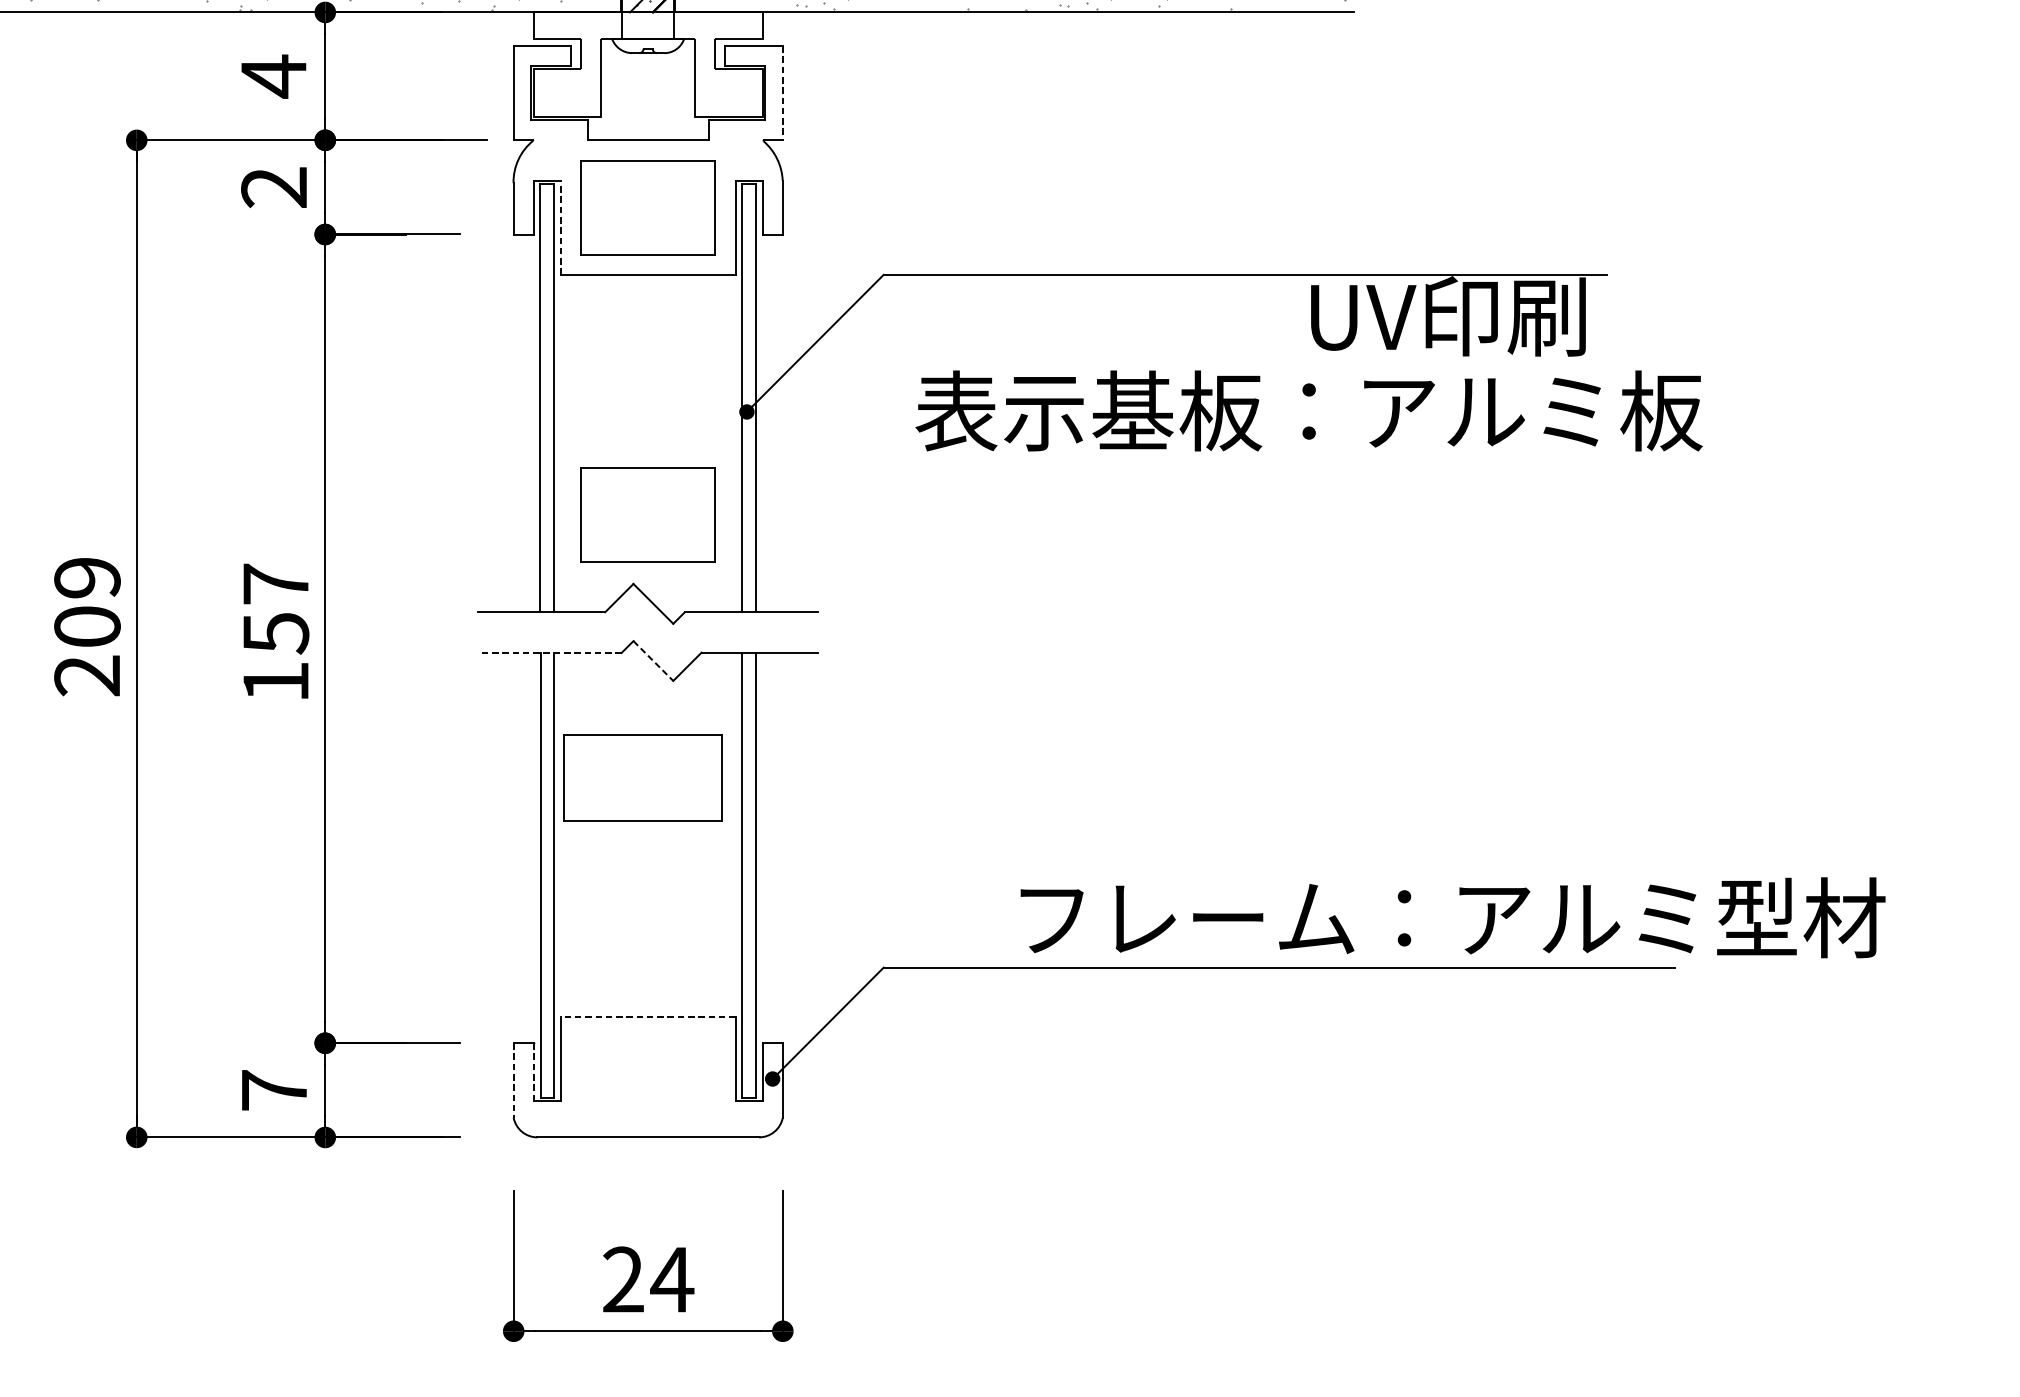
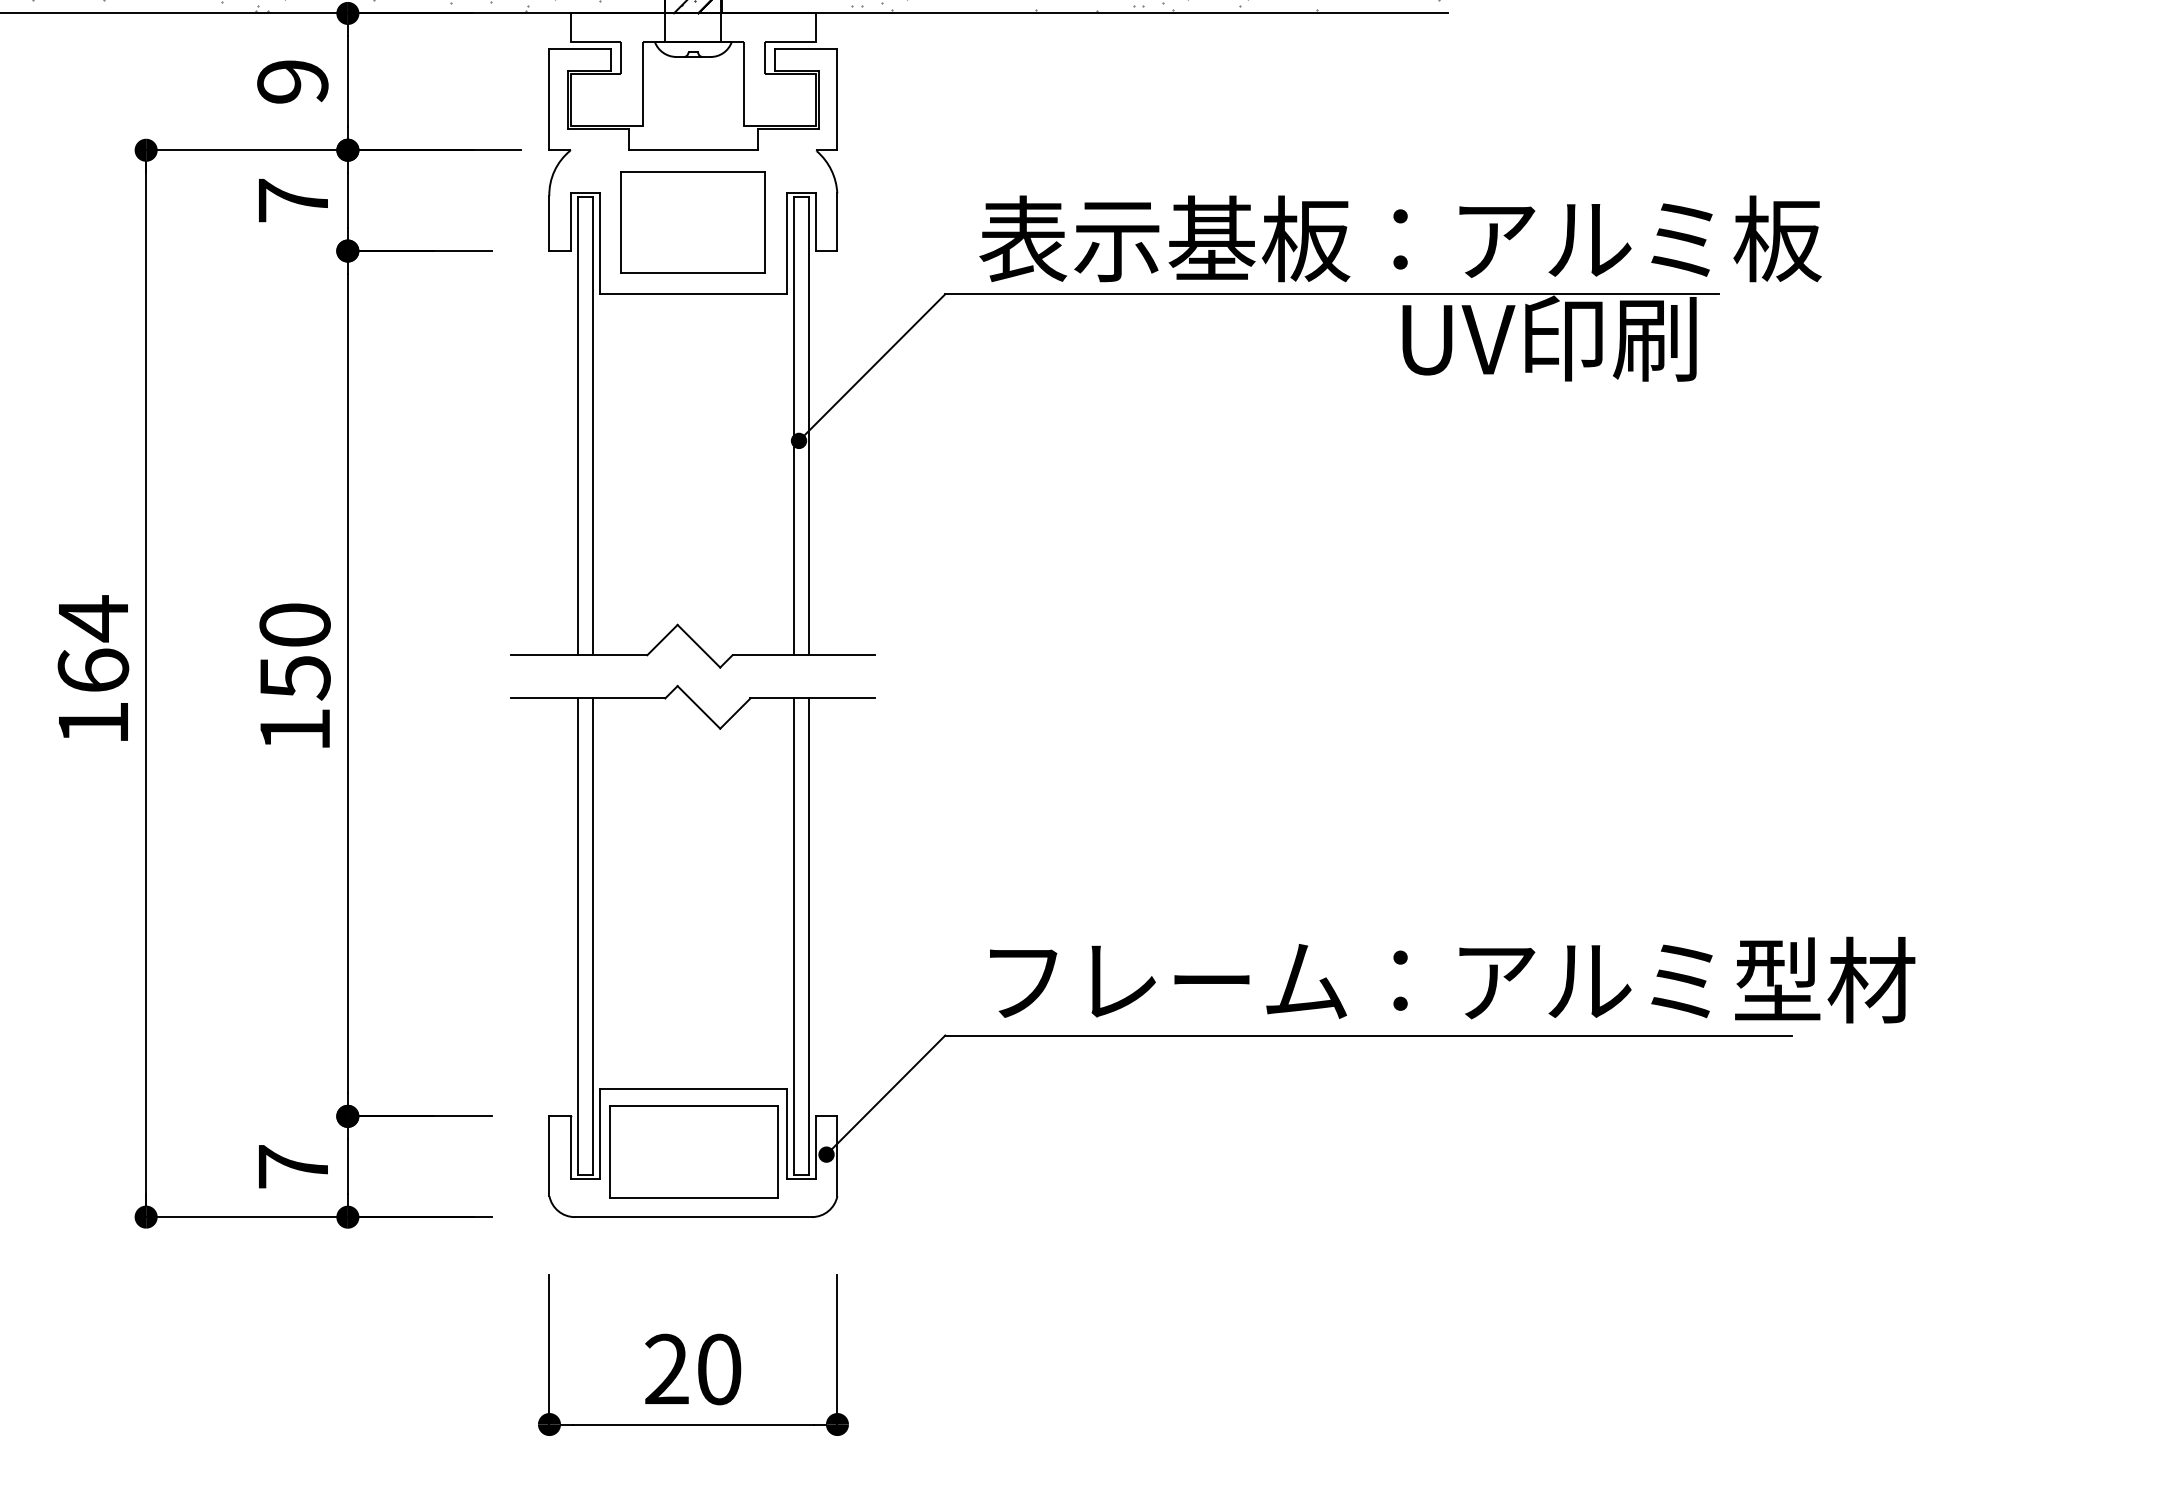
text: (273, 76) -> (292, 81), 4 -> 9
line: (782, 93) -> (837, 100), dashed -> solid
text: (273, 187) -> (292, 200), 2 -> 7
line: (560, 227) -> (599, 243), dashed -> solid
text: (1309, 410) -> (1400, 238), moved
part: (647, 515) -> (692, 551), removed
text: (275, 583) -> (294, 624), 157 -> 150
text: (87, 626) -> (93, 670), 209 -> 164
line: (549, 652) -> (587, 698), dashed -> solid
line: (653, 661) -> (699, 707), dashed -> solid
part: (642, 777) -> (693, 1151), moved
text: (1453, 917) -> (1452, 979), moved
line: (648, 1017) -> (693, 1088), dashed -> solid
line: (534, 1072) -> (571, 1147), dashed -> solid
line: (513, 1080) -> (549, 1156), dashed -> solid
text: (671, 1279) -> (718, 1369), 24 -> 20

